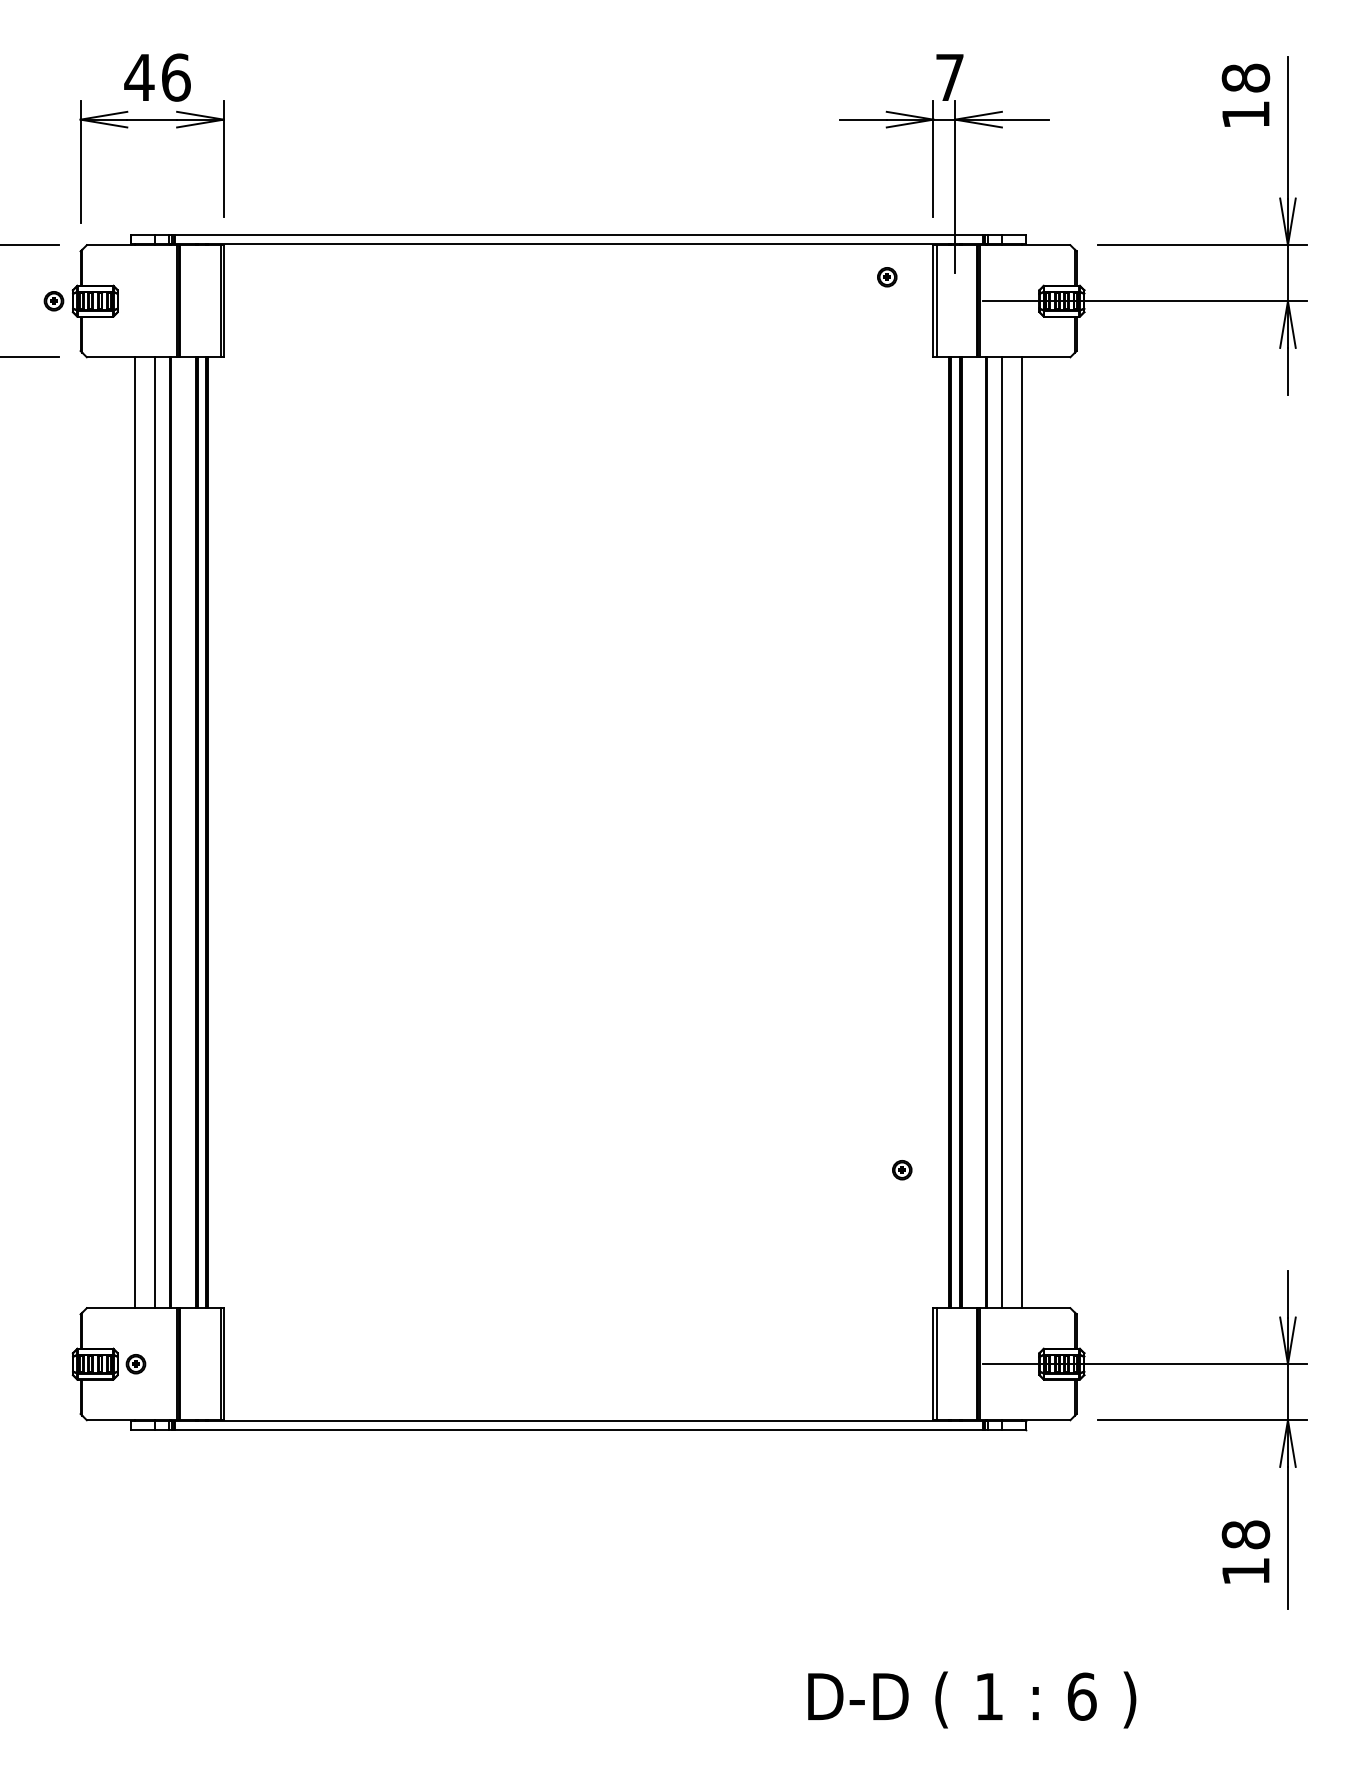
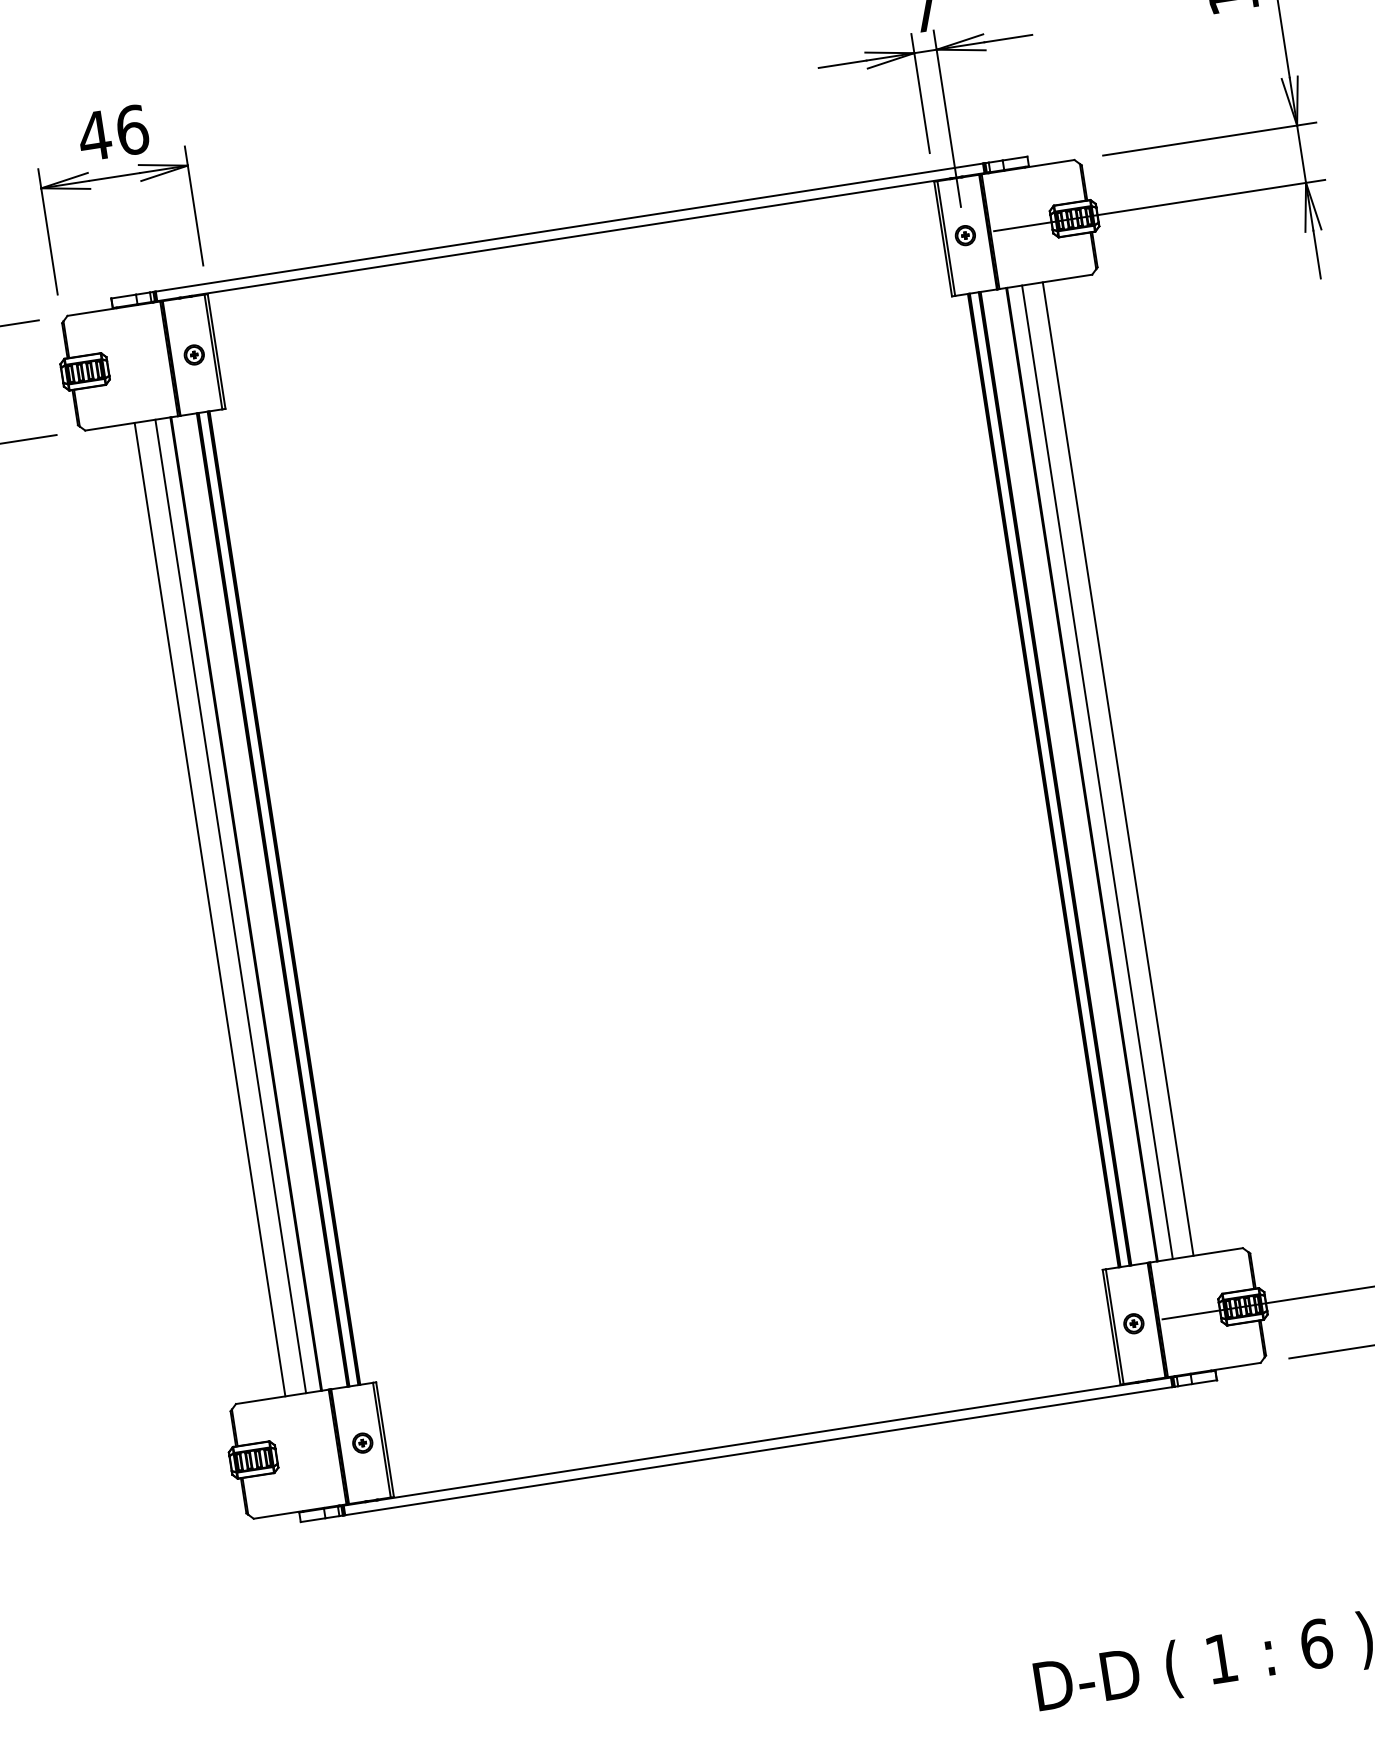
part: (887, 277) -> (965, 235), moved
part: (53, 301) -> (193, 355), moved
part: (902, 1170) -> (1134, 1324), moved
part: (135, 1364) -> (362, 1443), moved

